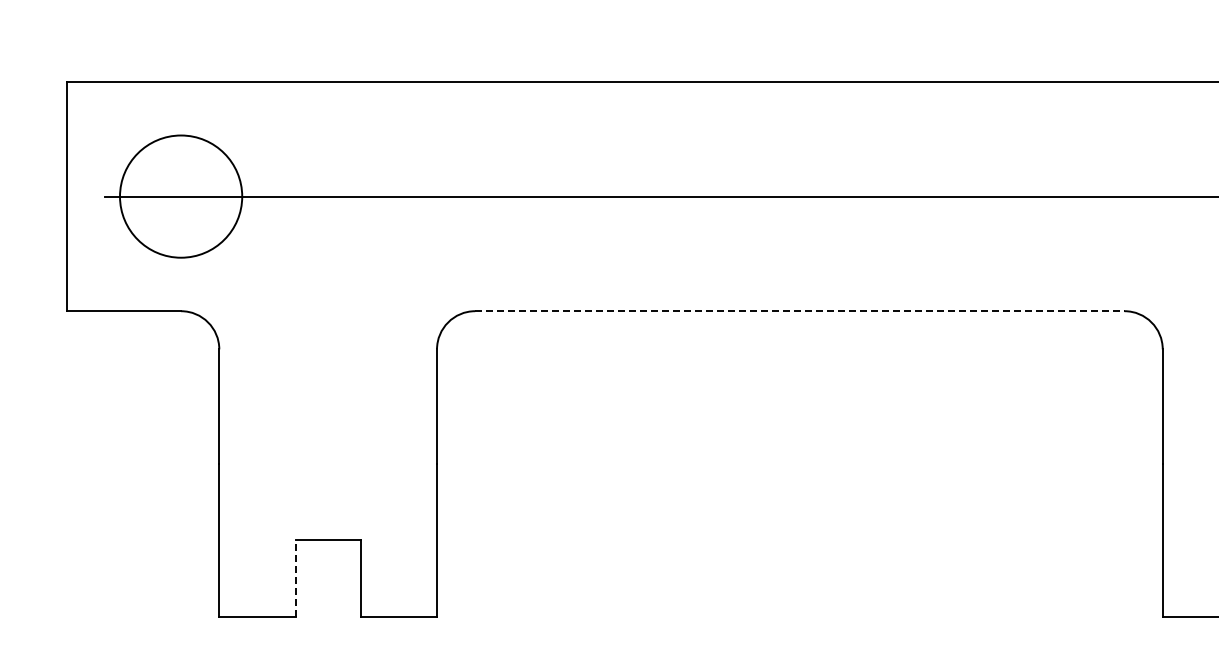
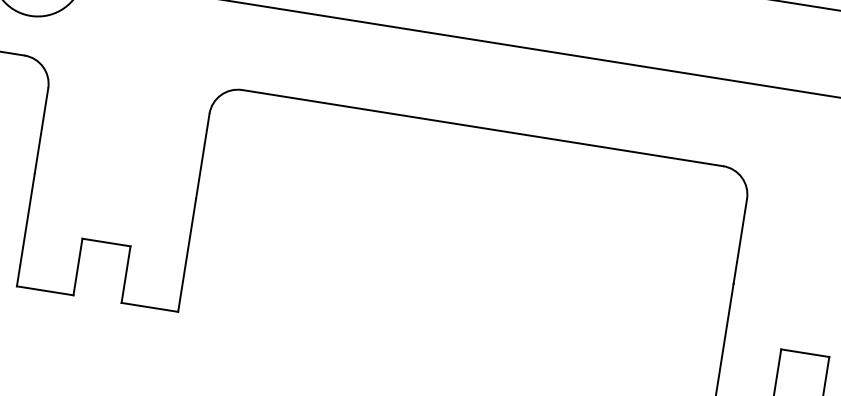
line: (799, 311) -> (482, 128), dashed -> solid
line: (295, 578) -> (77, 266), dashed -> solid

